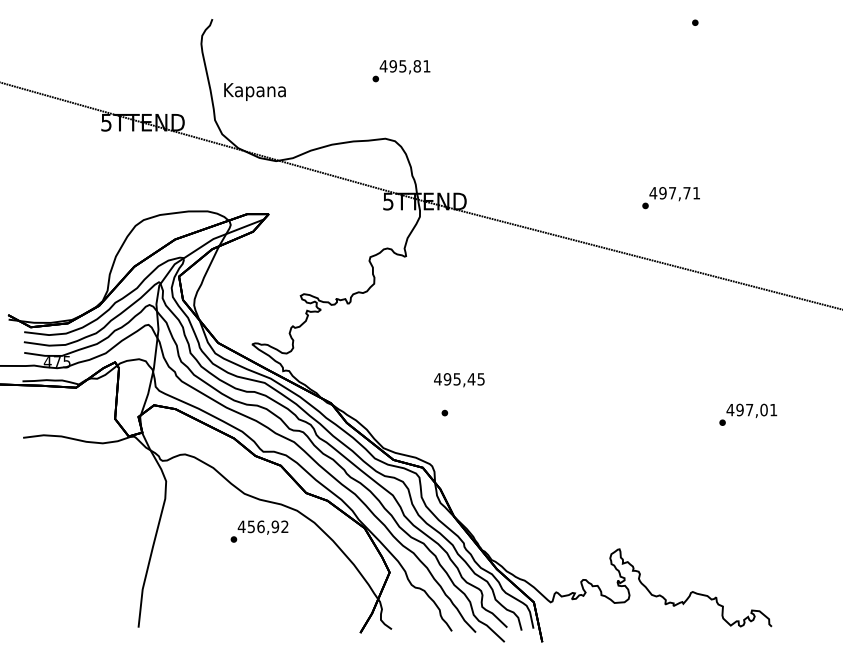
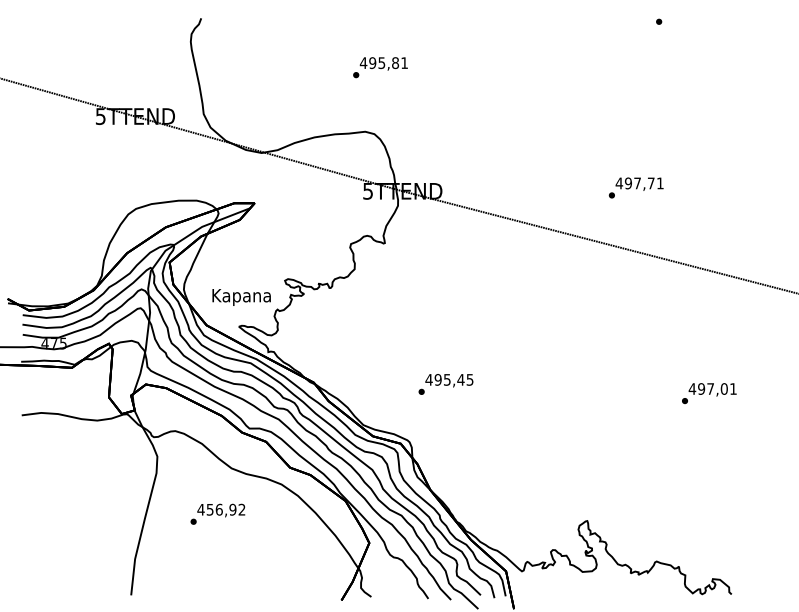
text: (254, 92) -> (241, 297), moved
text: (459, 379) -> (449, 380), moved
text: (259, 530) -> (217, 513), moved

